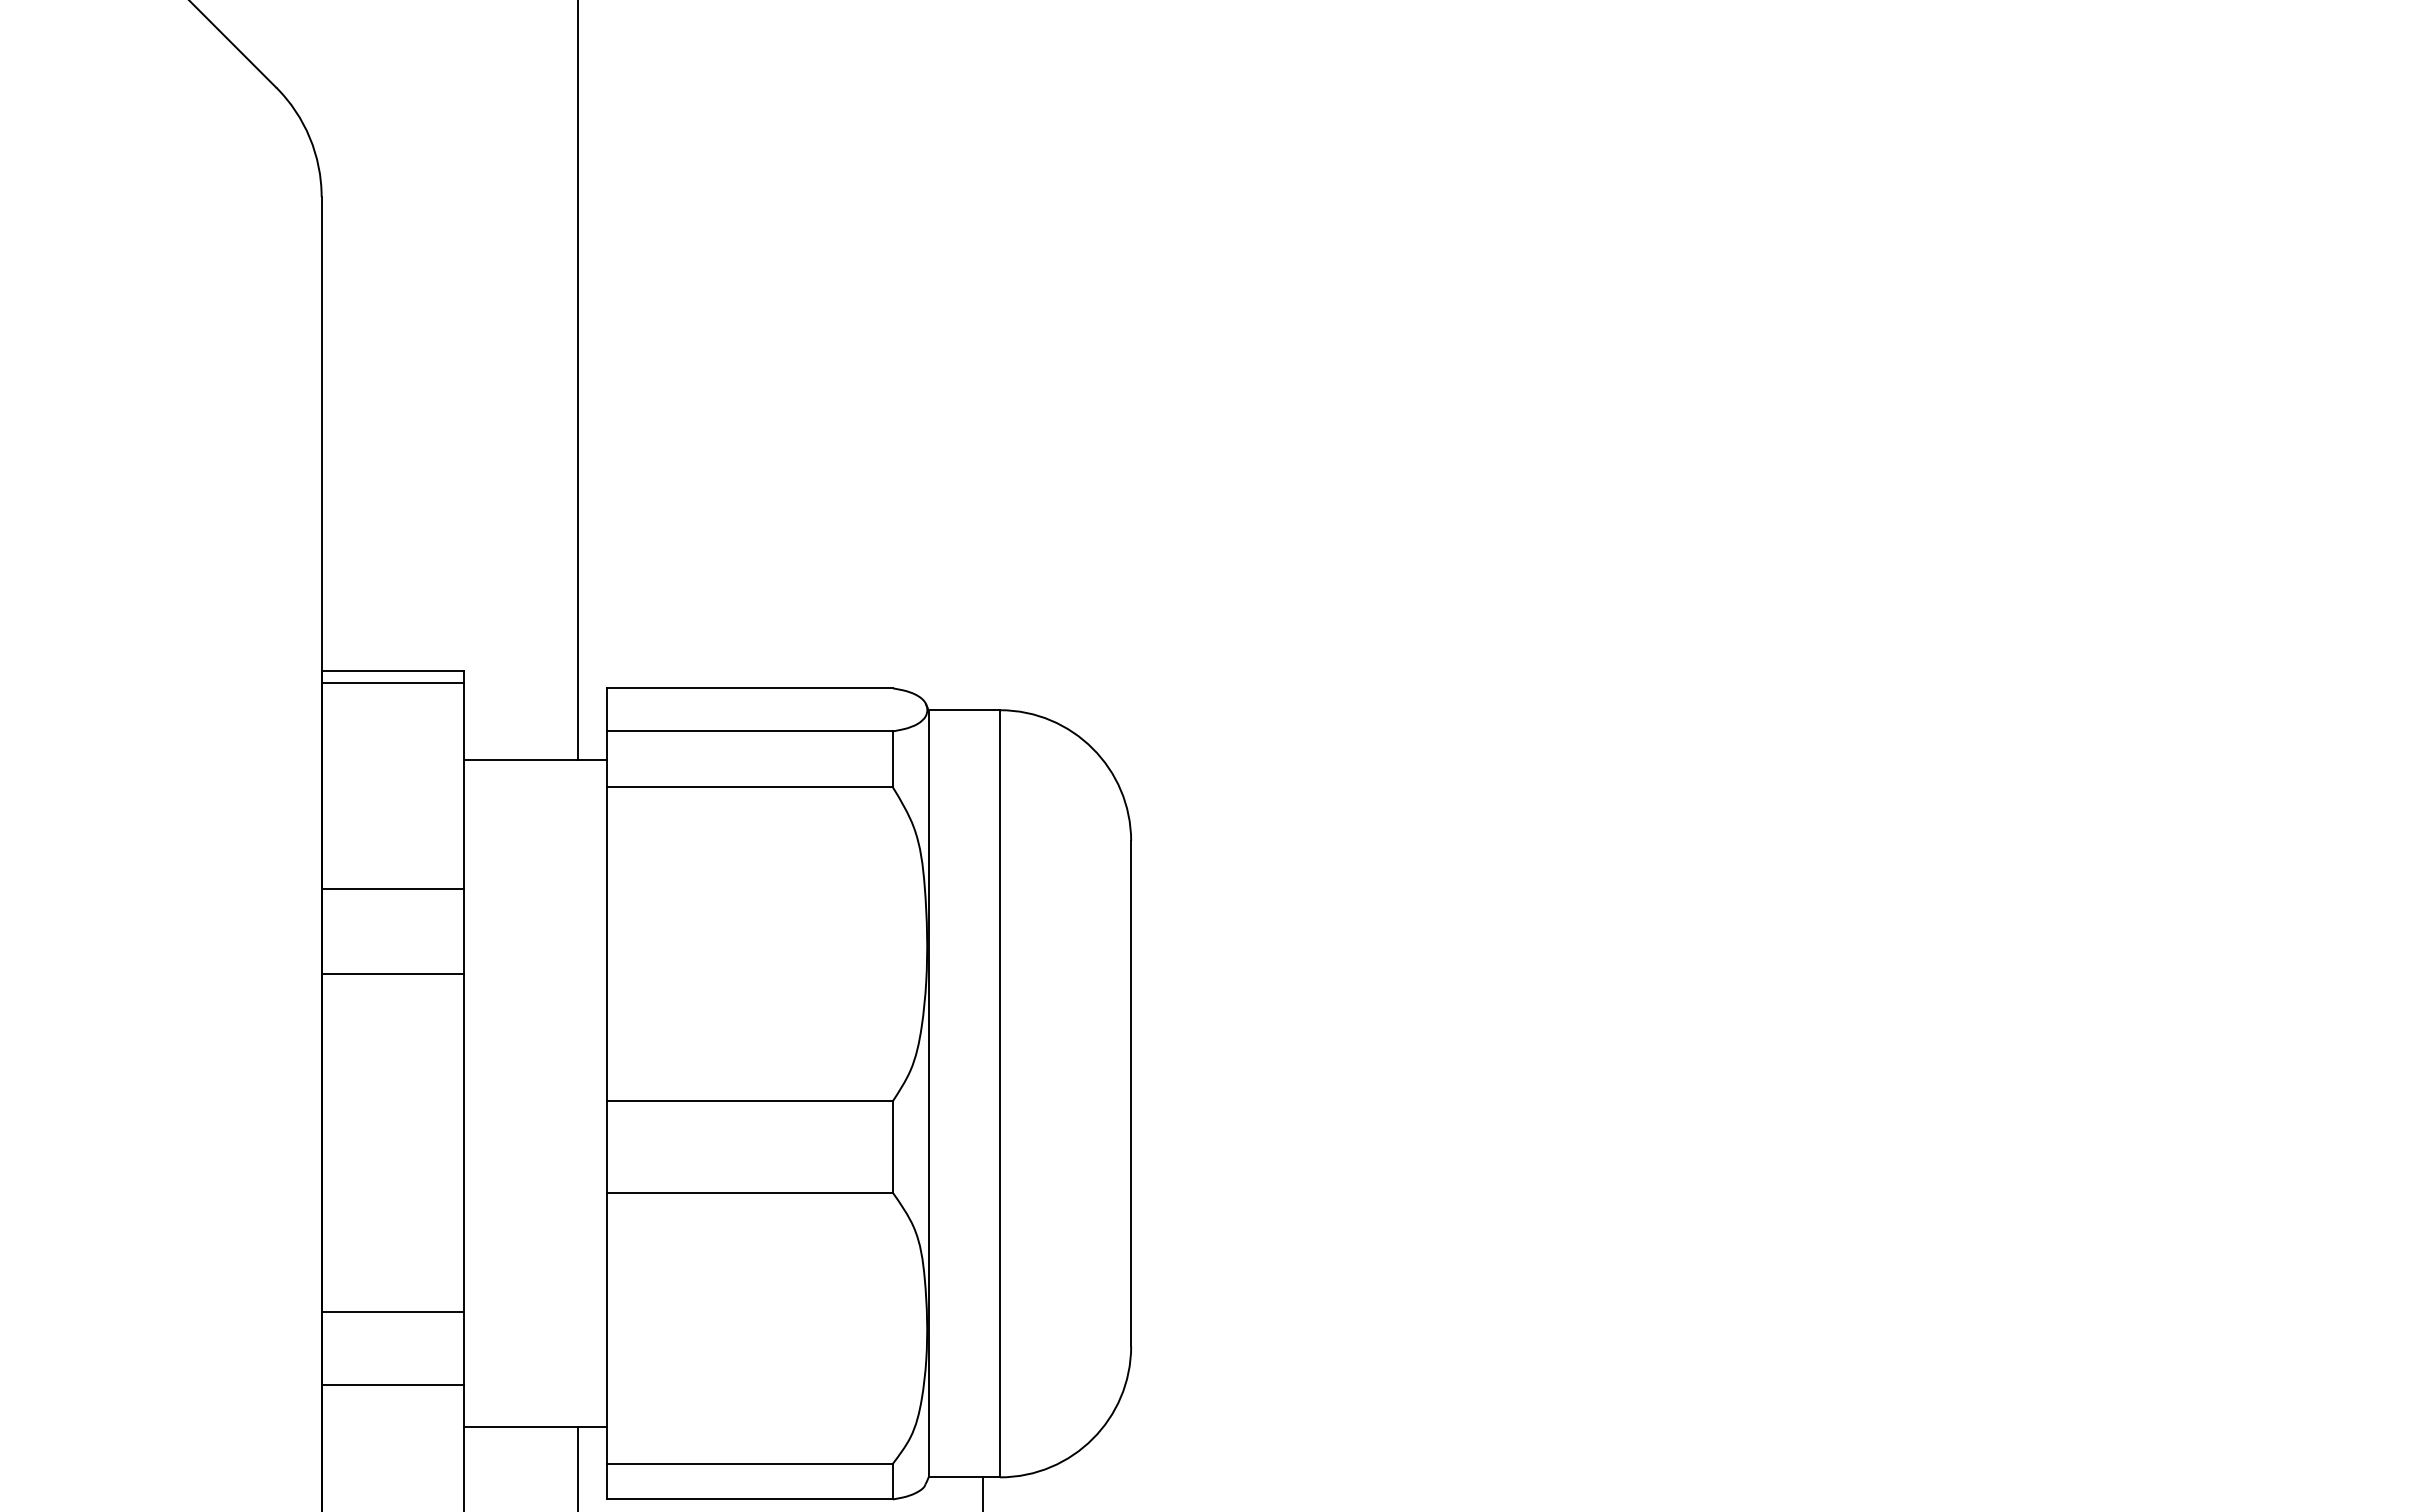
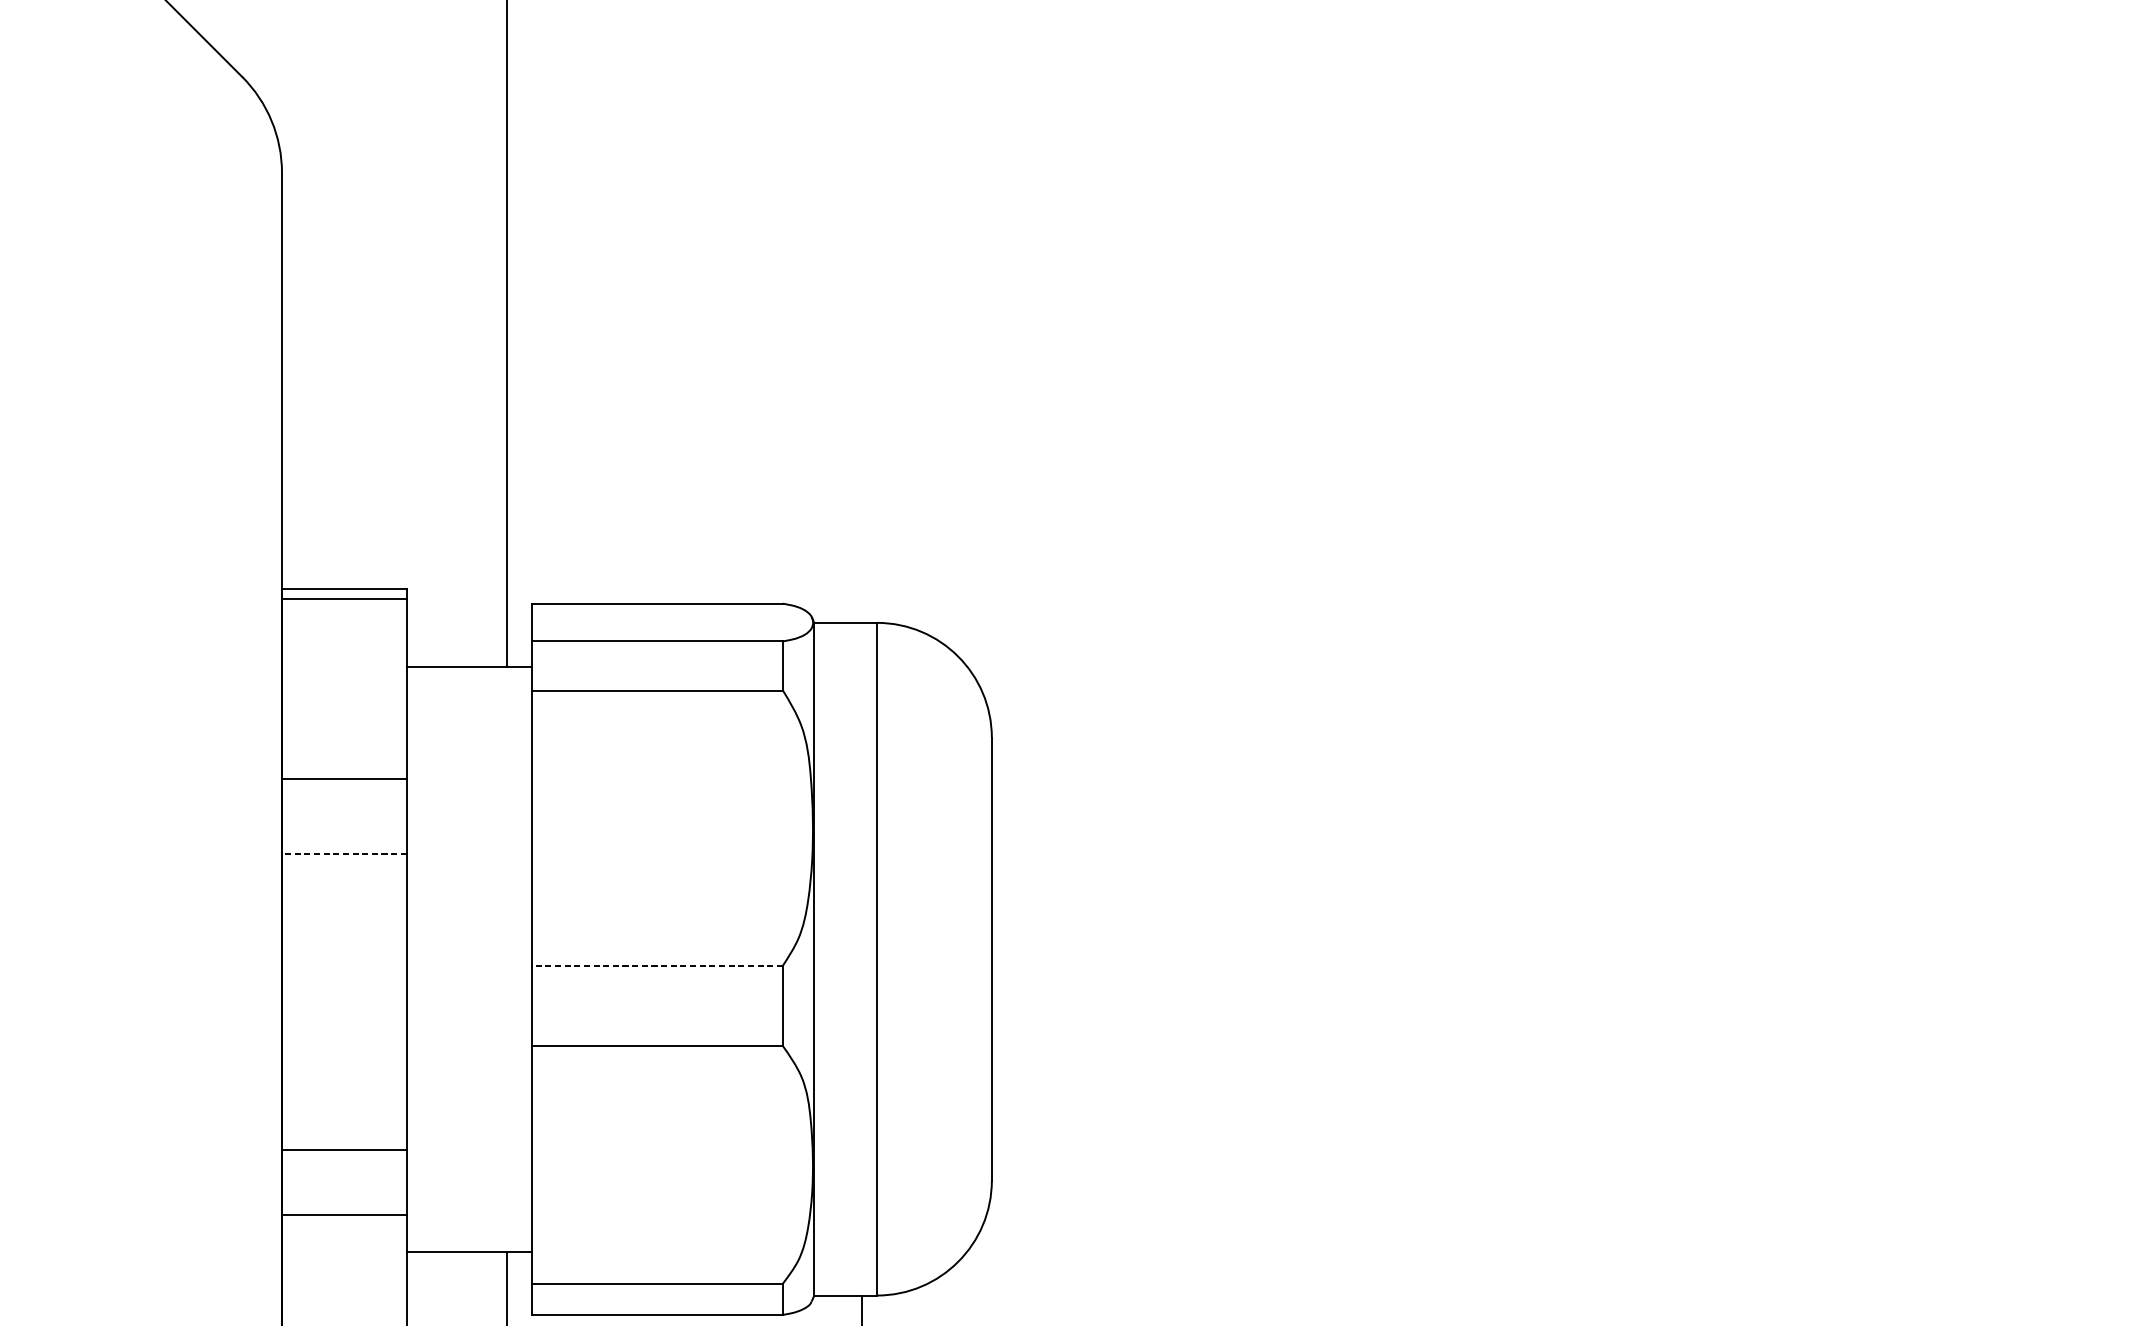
line: (392, 973) -> (344, 853), solid -> dashed
line: (750, 1101) -> (658, 965), solid -> dashed

